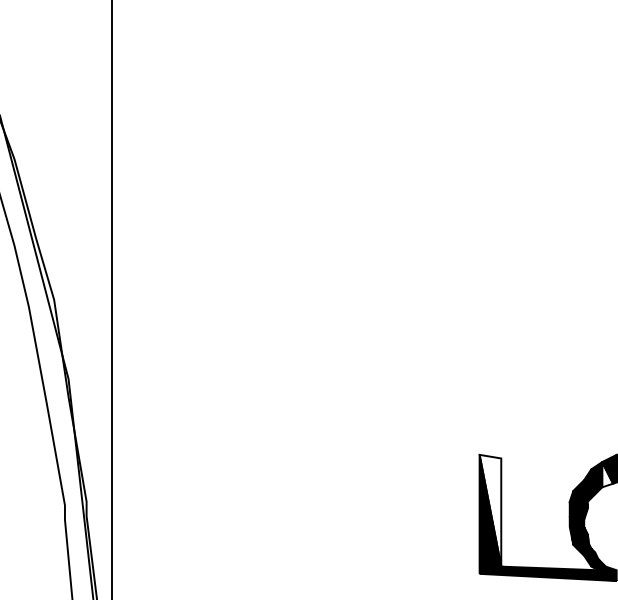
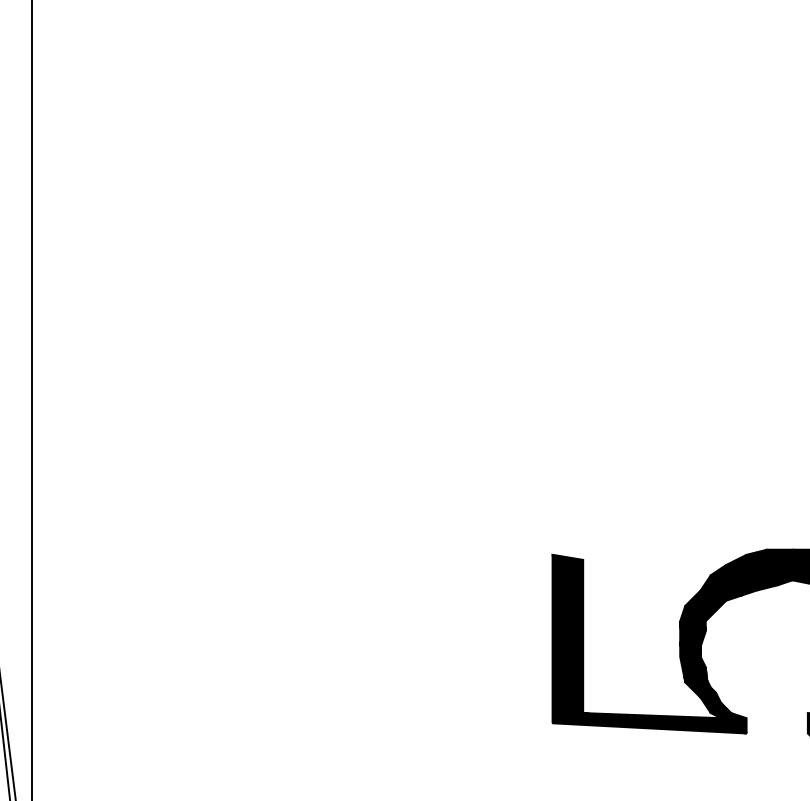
fill: (607, 474) -> (733, 582), added
fill: (490, 510) -> (567, 633), added

